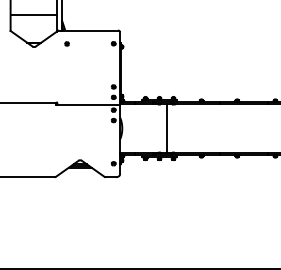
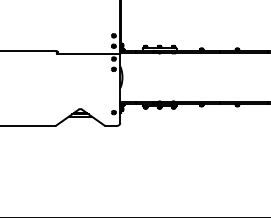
line: (167, 128) -> (167, 77), removed

